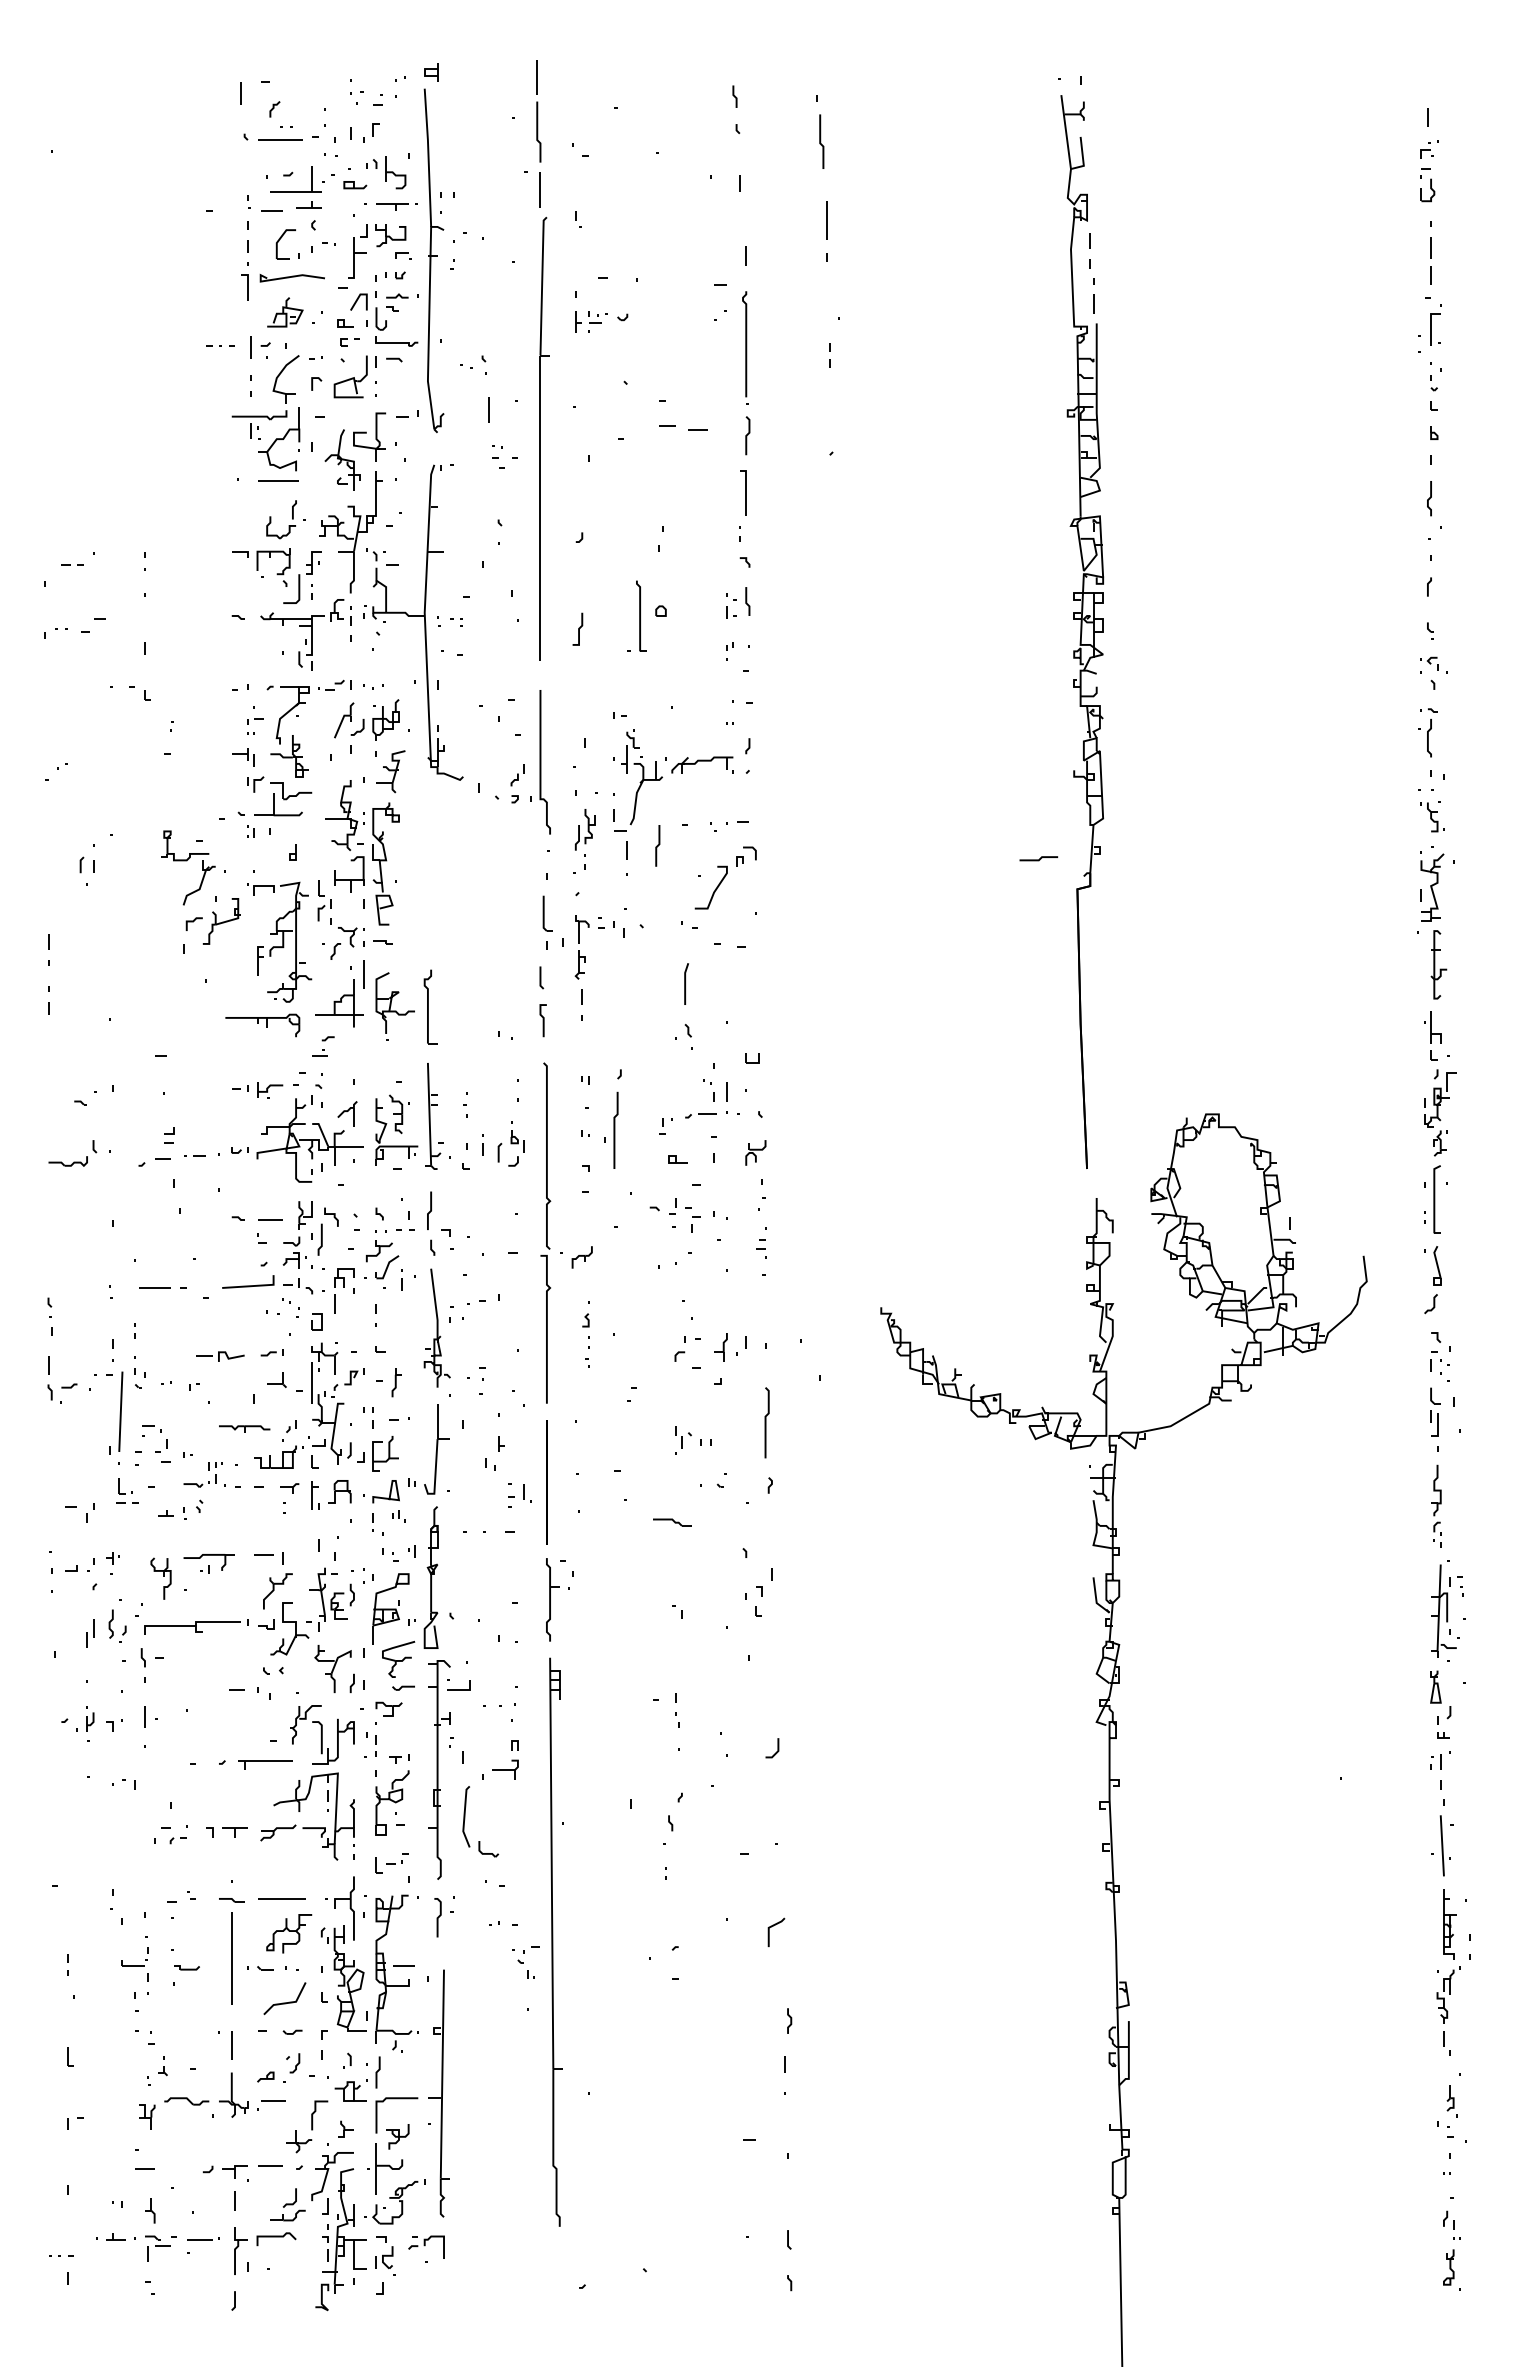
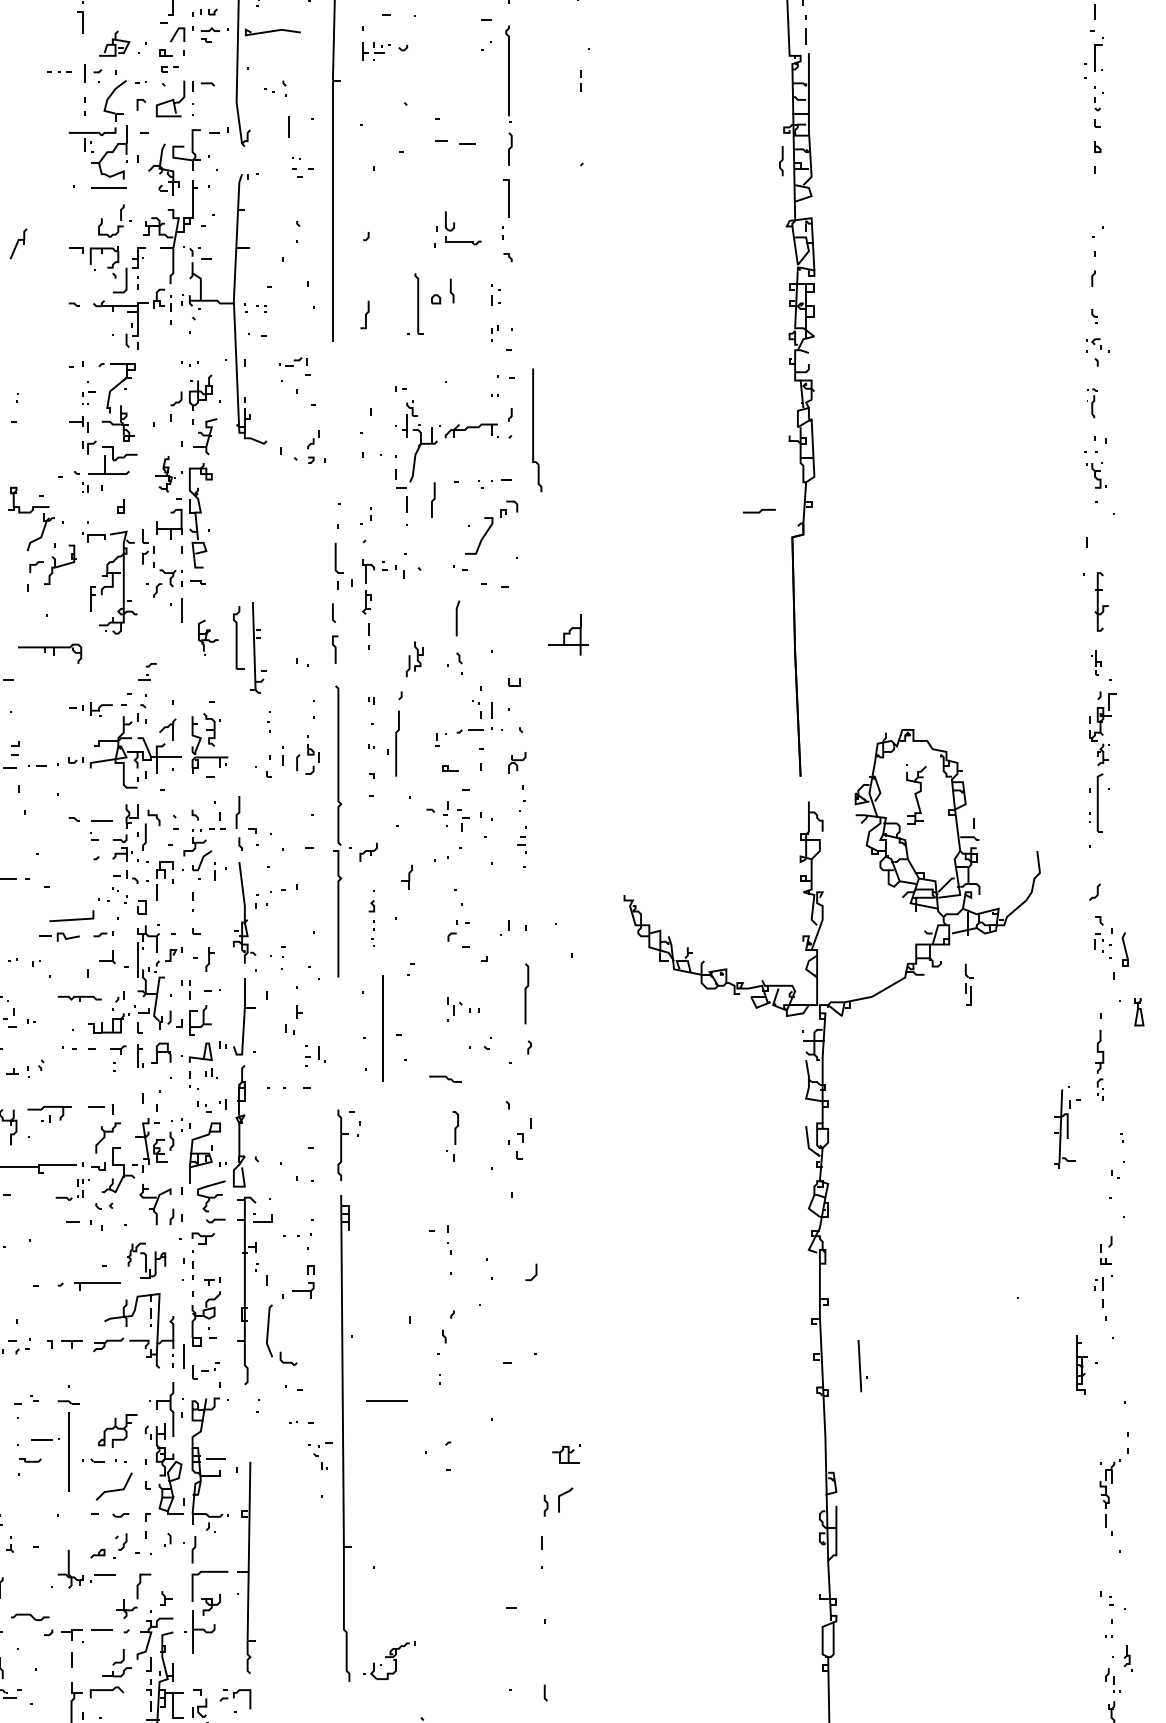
line: (291, 277) -> (272, 31), moved
part: (386, 326) -> (454, 227), moved
curve: (1429, 498) -> (781, 161), moved
line: (747, 601) -> (451, 291), moved
part: (334, 684) -> (293, 361), moved
part: (344, 720) -> (18, 244), moved
part: (1427, 732) -> (1091, 403), size x0.7
curve: (541, 762) -> (534, 430), moved
part: (344, 815) -> (165, 474), size x0.6
part: (585, 829) -> (415, 659), moved
part: (1432, 886) -> (916, 794), moved
part: (339, 1003) -> (568, 635), moved
part: (394, 1006) -> (208, 637), size x0.6
part: (262, 1025) -> (49, 653), moved
part: (1432, 1035) -> (1096, 662), size x0.6
part: (434, 1116) -> (258, 647), moved
part: (1437, 1265) -> (1125, 949), moved
line: (248, 1285) -> (71, 919), moved
part: (720, 1347) -> (406, 877), moved
part: (1435, 1411) -> (969, 984), moved
part: (208, 1470) -> (77, 1186), moved
line: (546, 1482) -> (382, 1028), moved
part: (1446, 1608) -> (1067, 1127), moved
part: (1435, 1686) -> (1139, 1011), moved
part: (322, 1734) -> (146, 1260), size x0.7
part: (1444, 1845) -> (861, 1365), moved
line: (281, 1898) -> (386, 1400), moved
curve: (437, 1917) -> (455, 1127), moved
part: (1449, 1924) -> (1081, 1364), moved
line: (773, 1926) -> (563, 1495), moved
line: (231, 2045) -> (184, 1356), moved
part: (350, 2090) -> (565, 1453), moved
part: (186, 2101) -> (30, 1617), moved
part: (1451, 2101) -> (1127, 1658), moved
part: (394, 2201) -> (389, 1660), moved
part: (203, 2238) -> (45, 1439), moved

